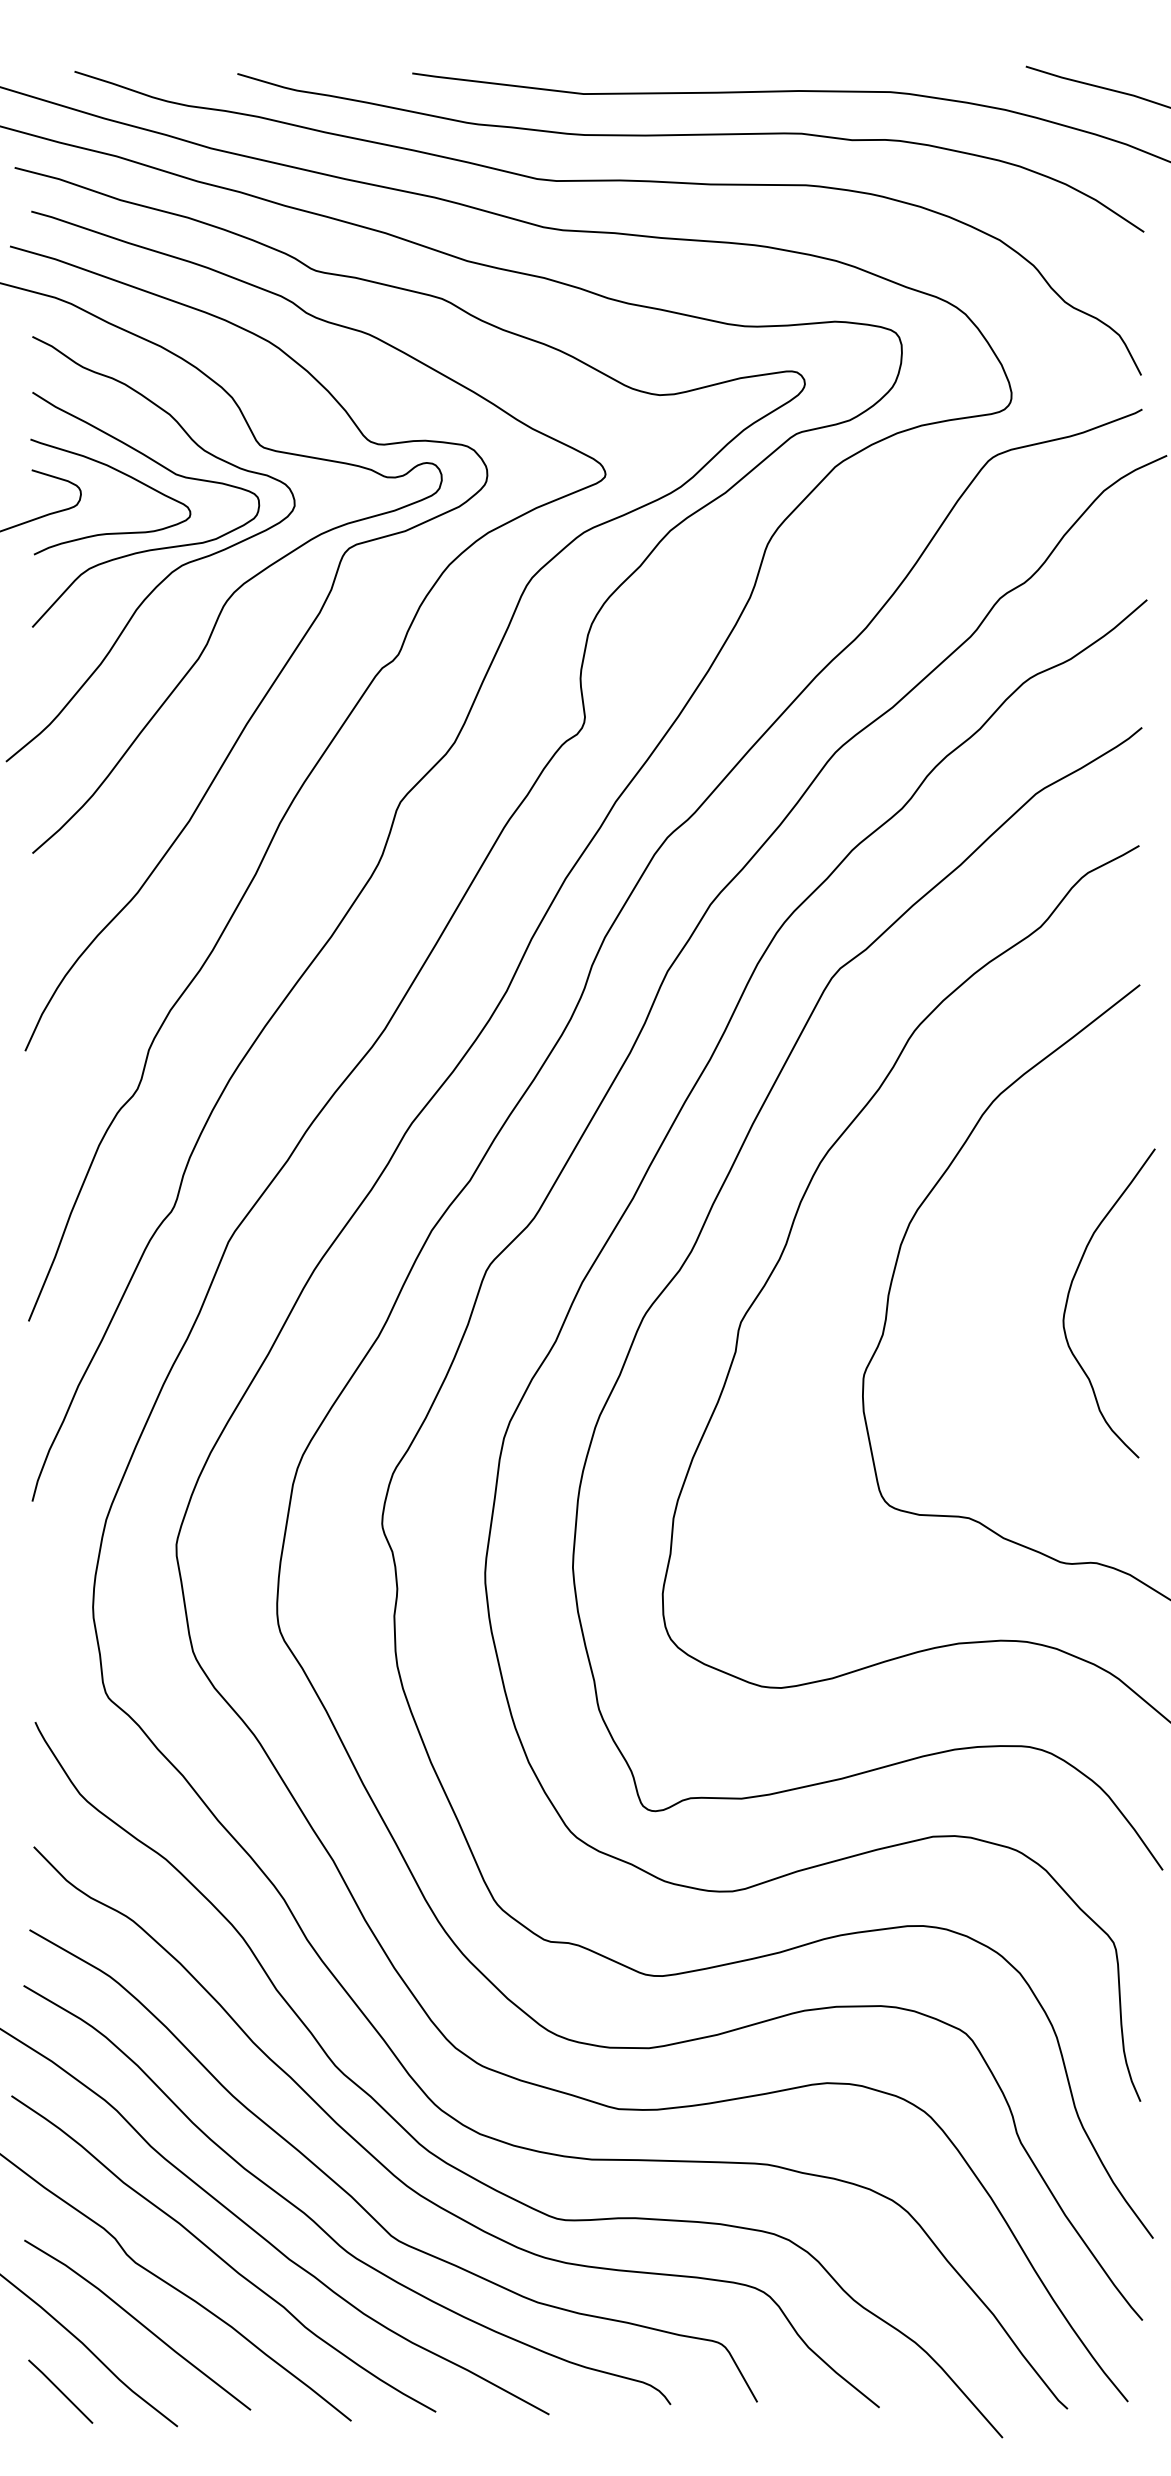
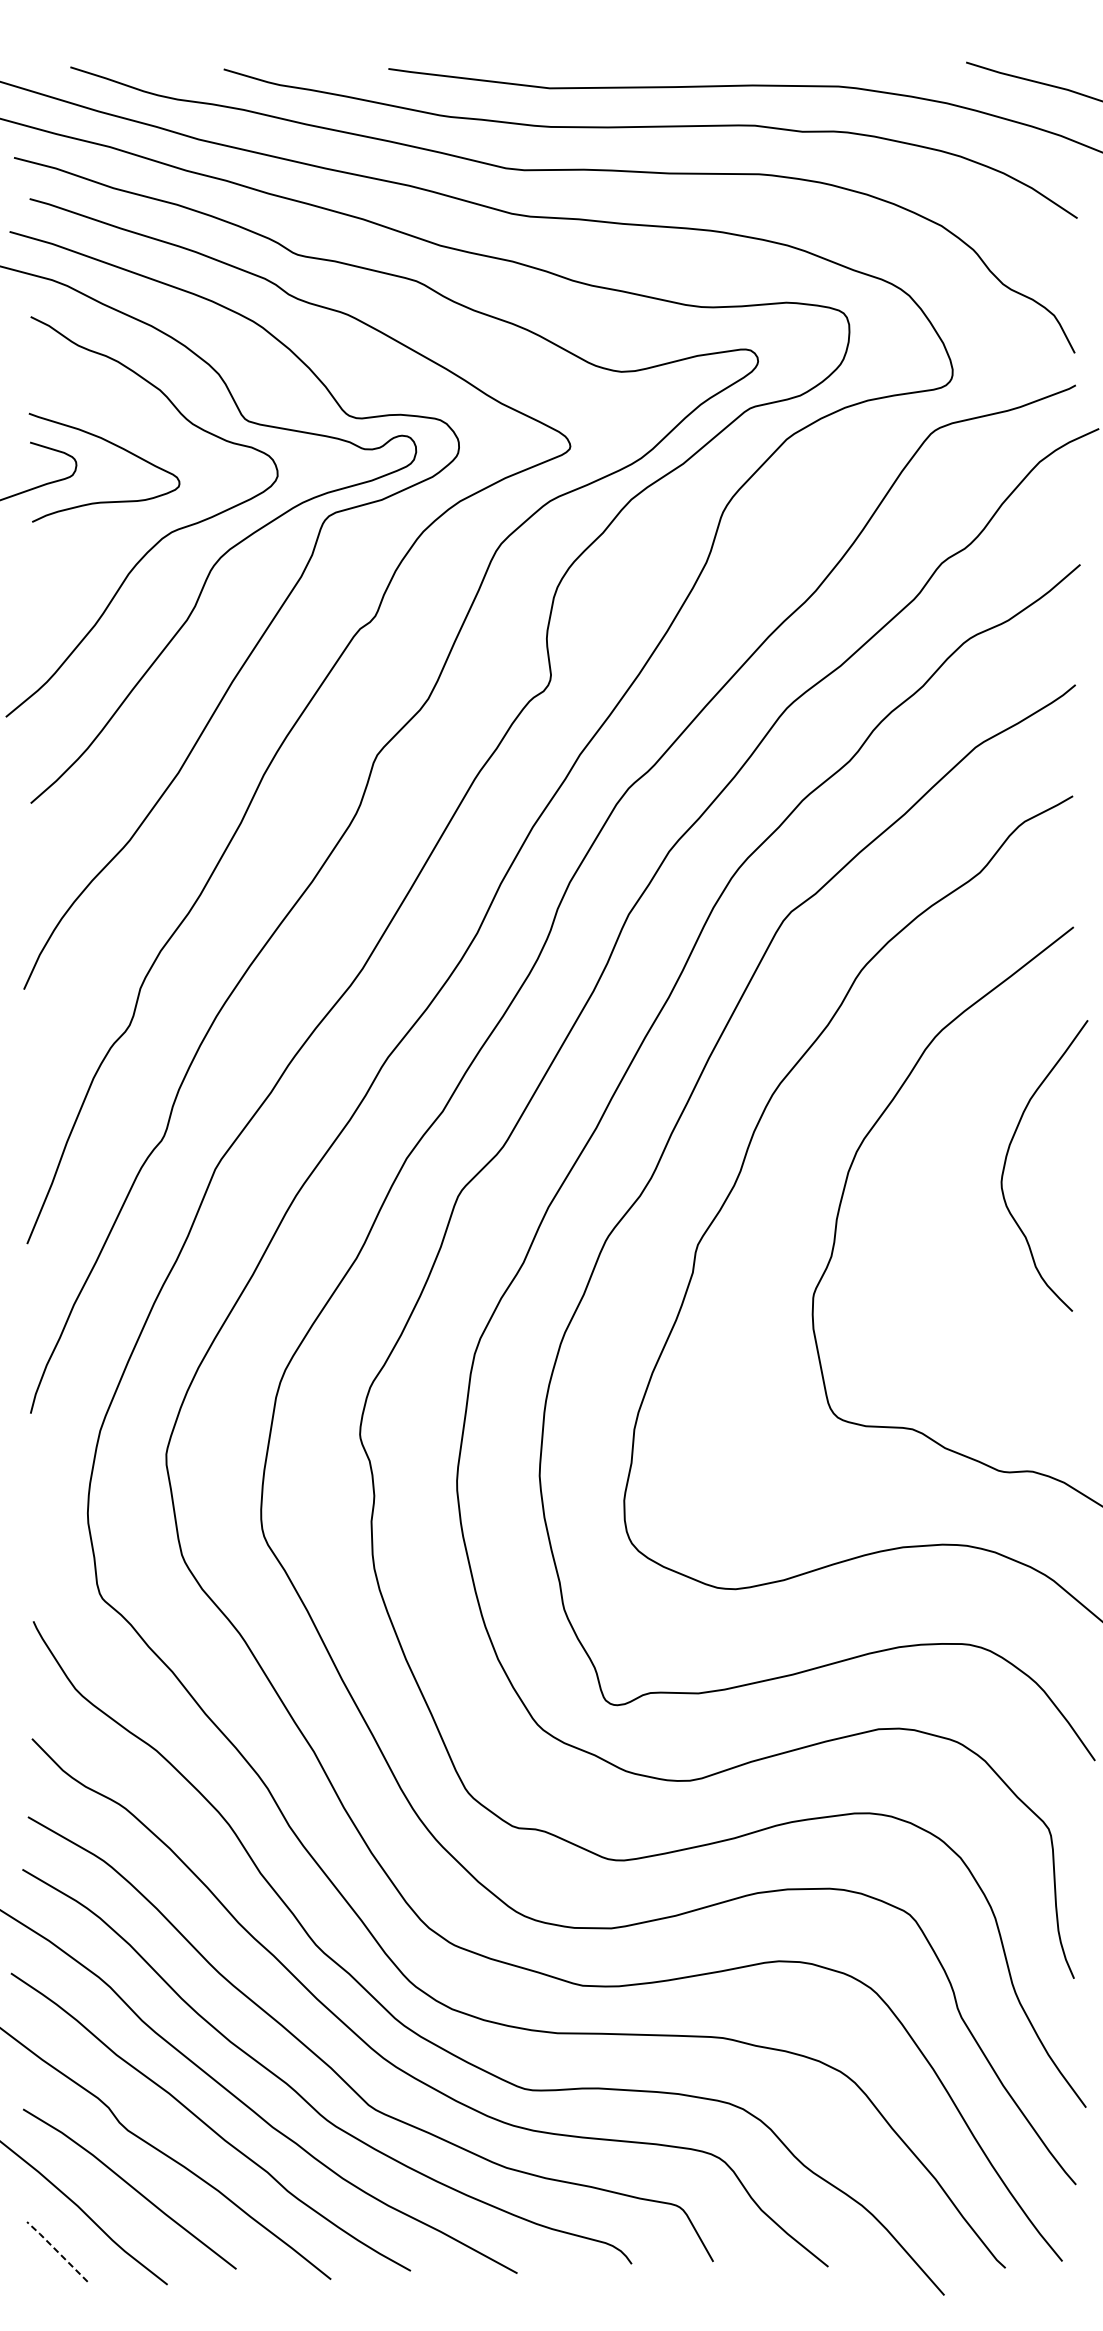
curve: (153, 548) -> (144, 516), removed
curve: (1070, 1291) -> (1008, 1154), moved
line: (60, 2390) -> (57, 2250), solid -> dashed

